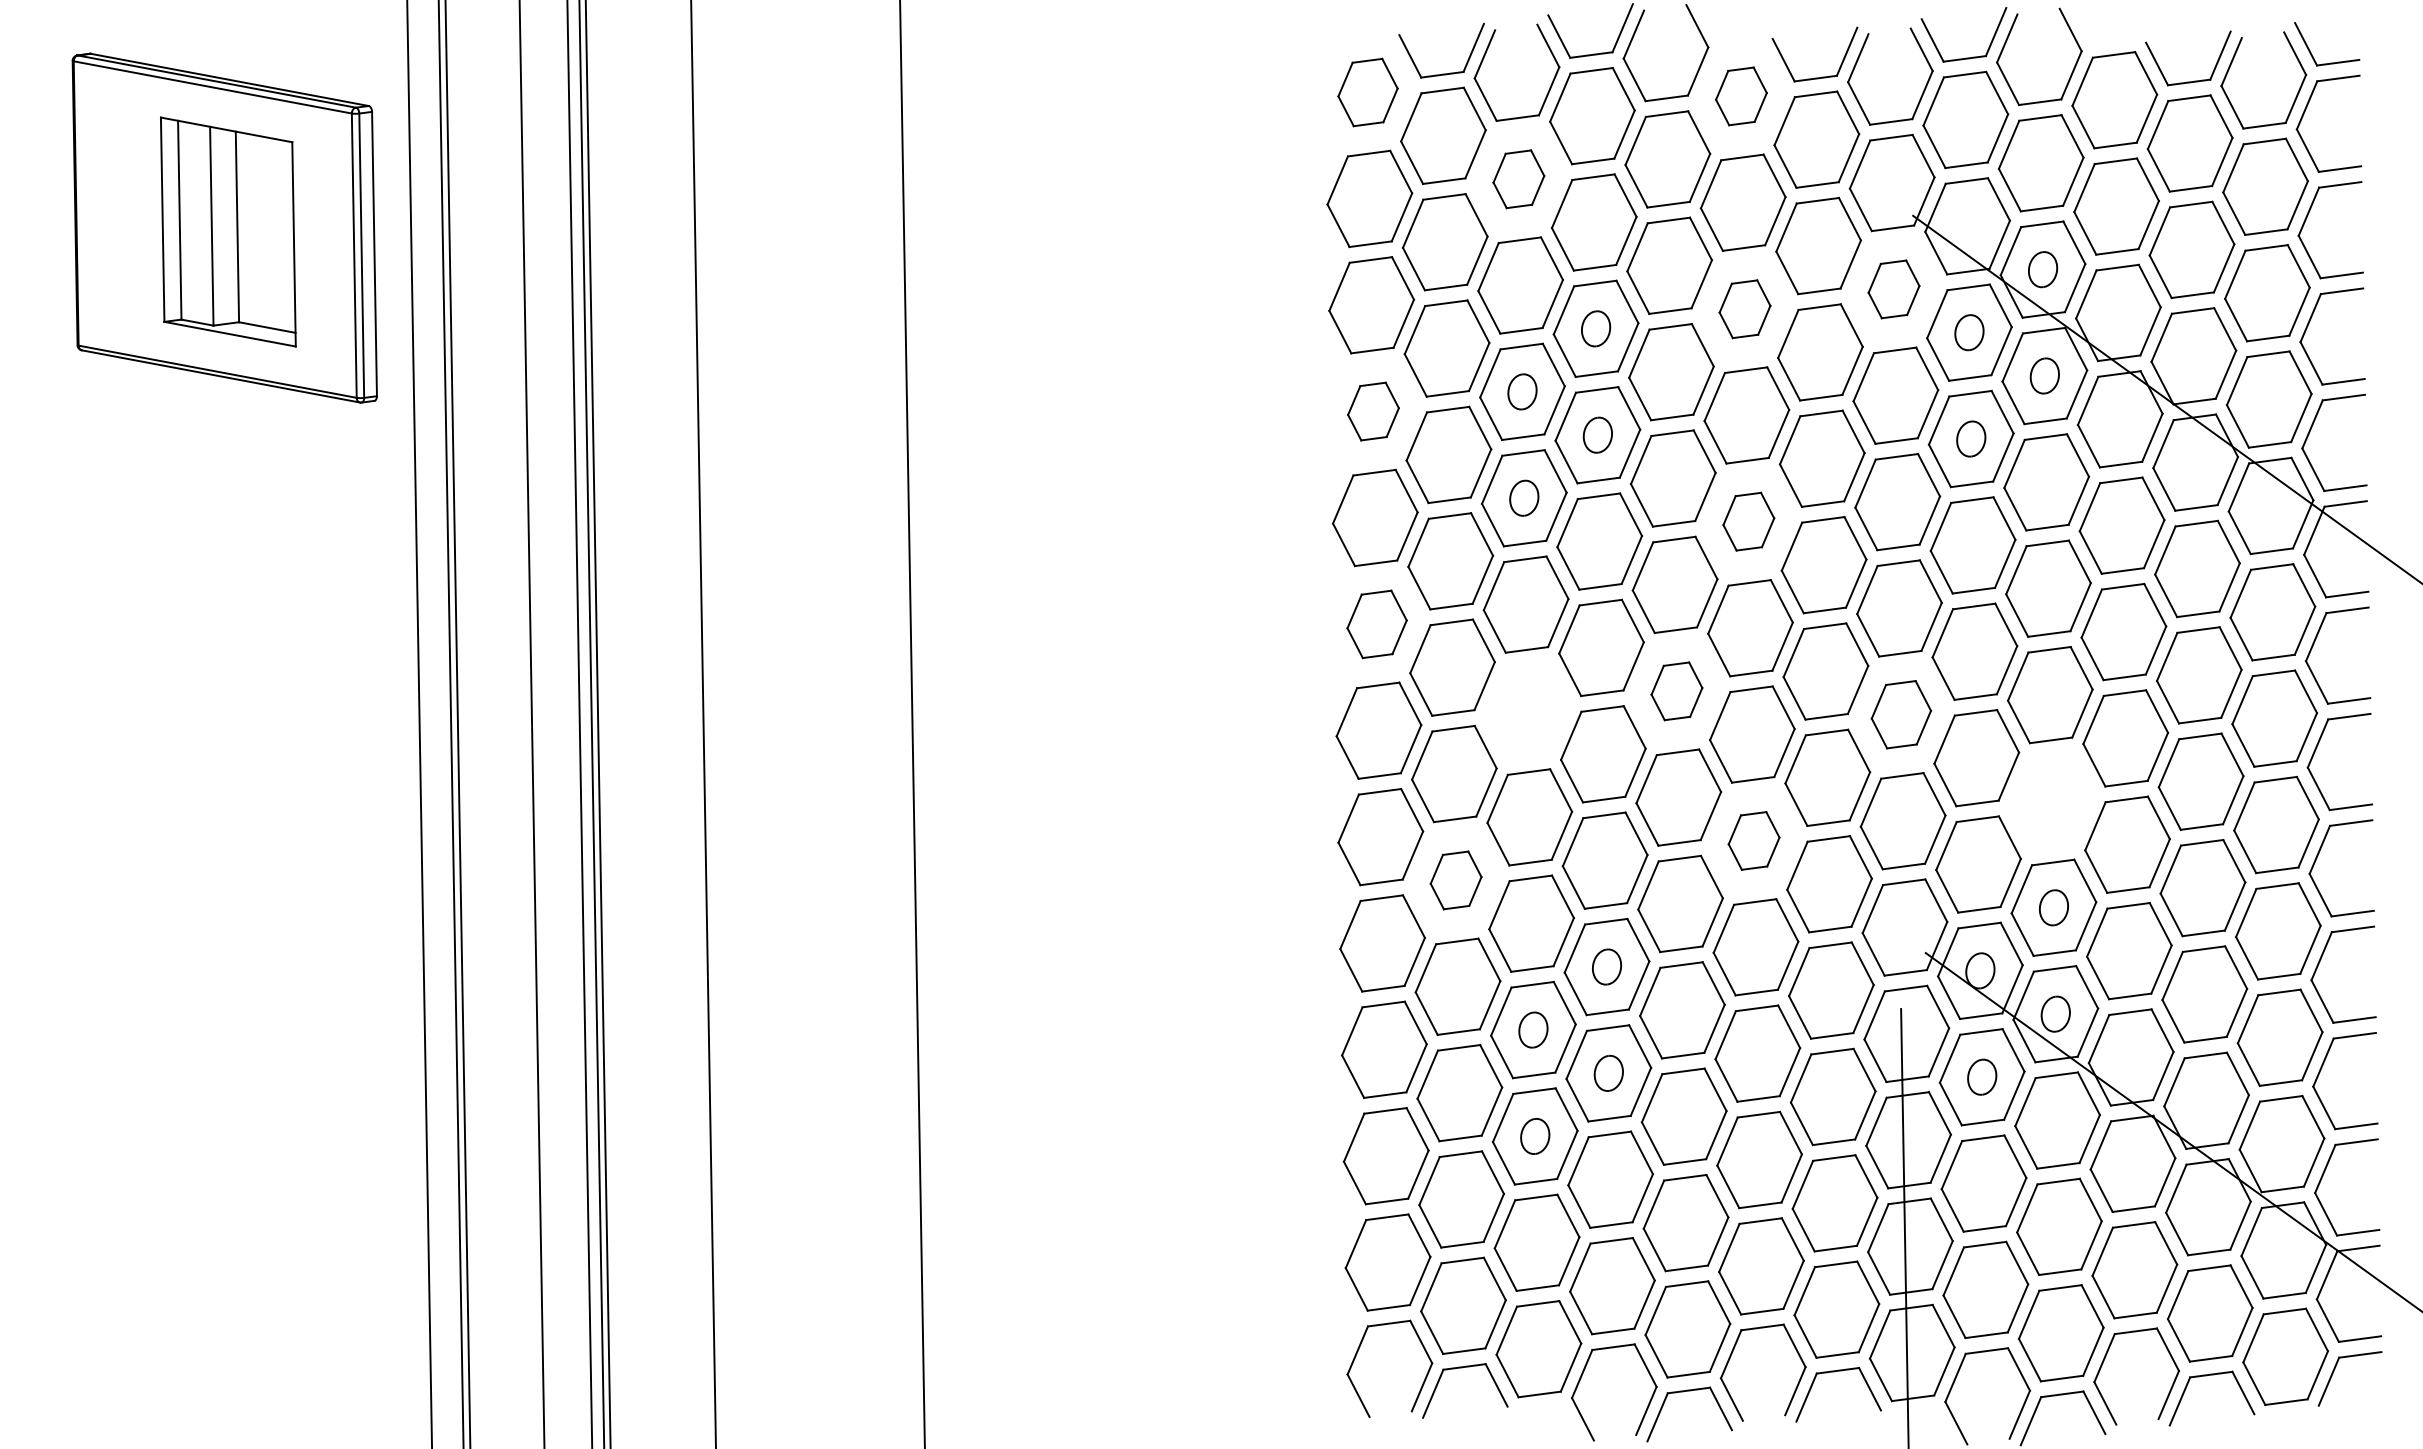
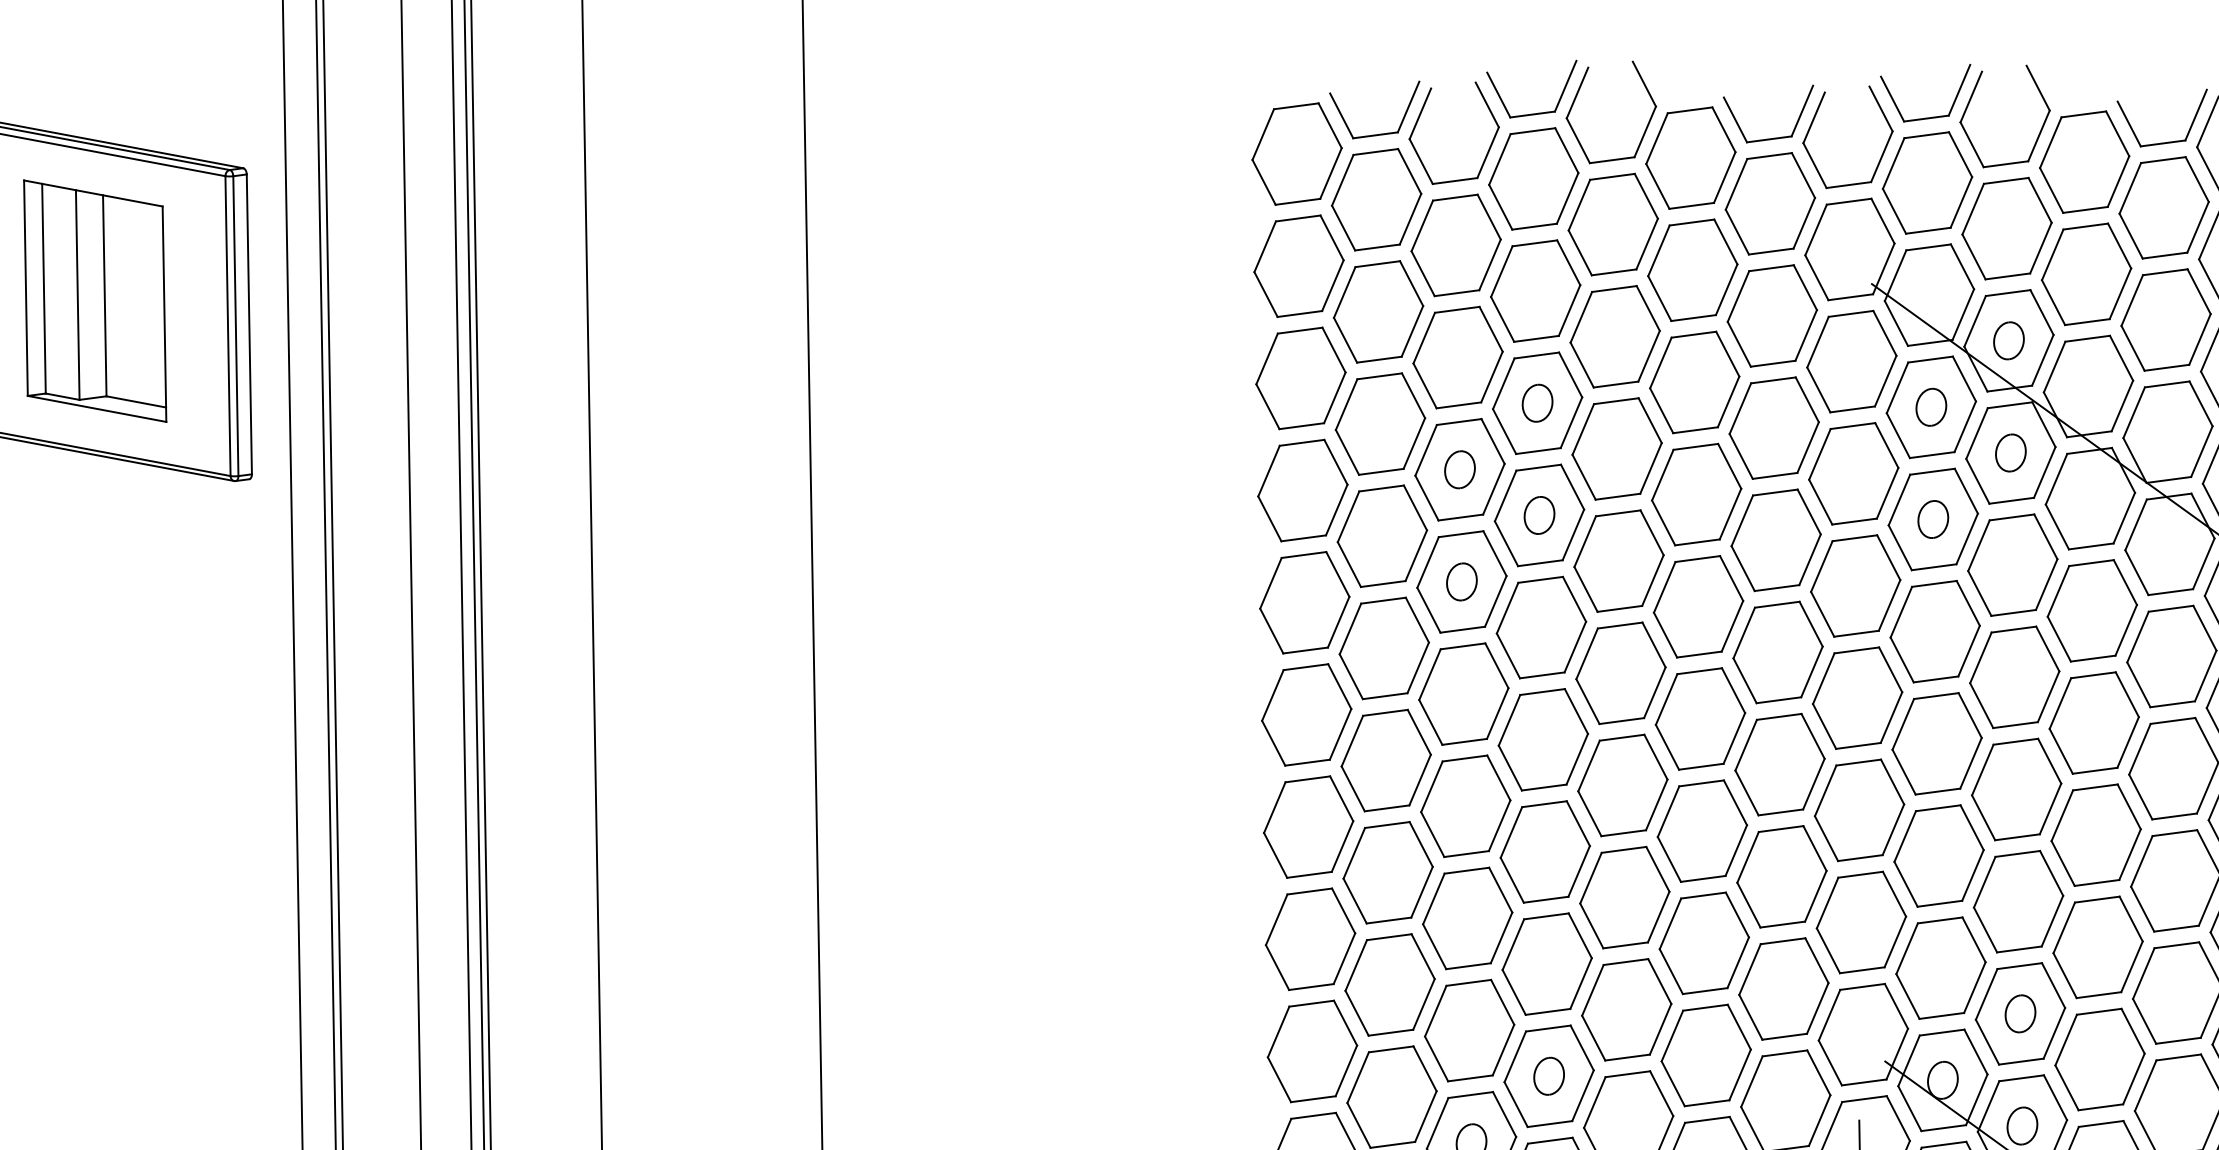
part: (1367, 92) -> (1296, 154), size x1.43
part: (1741, 96) -> (1690, 158), size x1.67
part: (1518, 179) -> (1455, 245), size x1.67
part: (1893, 289) -> (1851, 361), size x1.67
part: (1744, 309) -> (1694, 382), size x1.67
part: (1373, 411) -> (1302, 490), size x1.67
part: (1748, 521) -> (1698, 606), size x1.67
part: (1376, 624) -> (1306, 715), size x1.43
part: (1676, 691) -> (1622, 785), size x1.67
part: (1527, 710) -> (1465, 805), added
part: (1901, 714) -> (1859, 809), size x1.43
part: (2051, 801) -> (2017, 901), added
part: (1753, 840) -> (1703, 942), size x1.67
part: (1455, 880) -> (1389, 985), size x1.67

